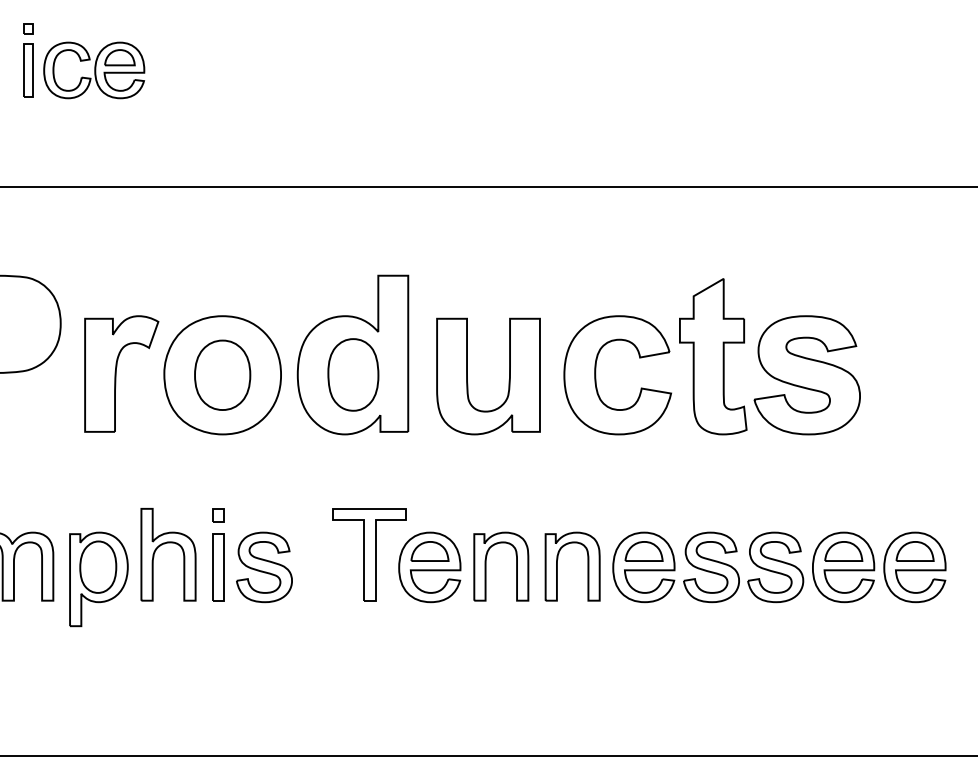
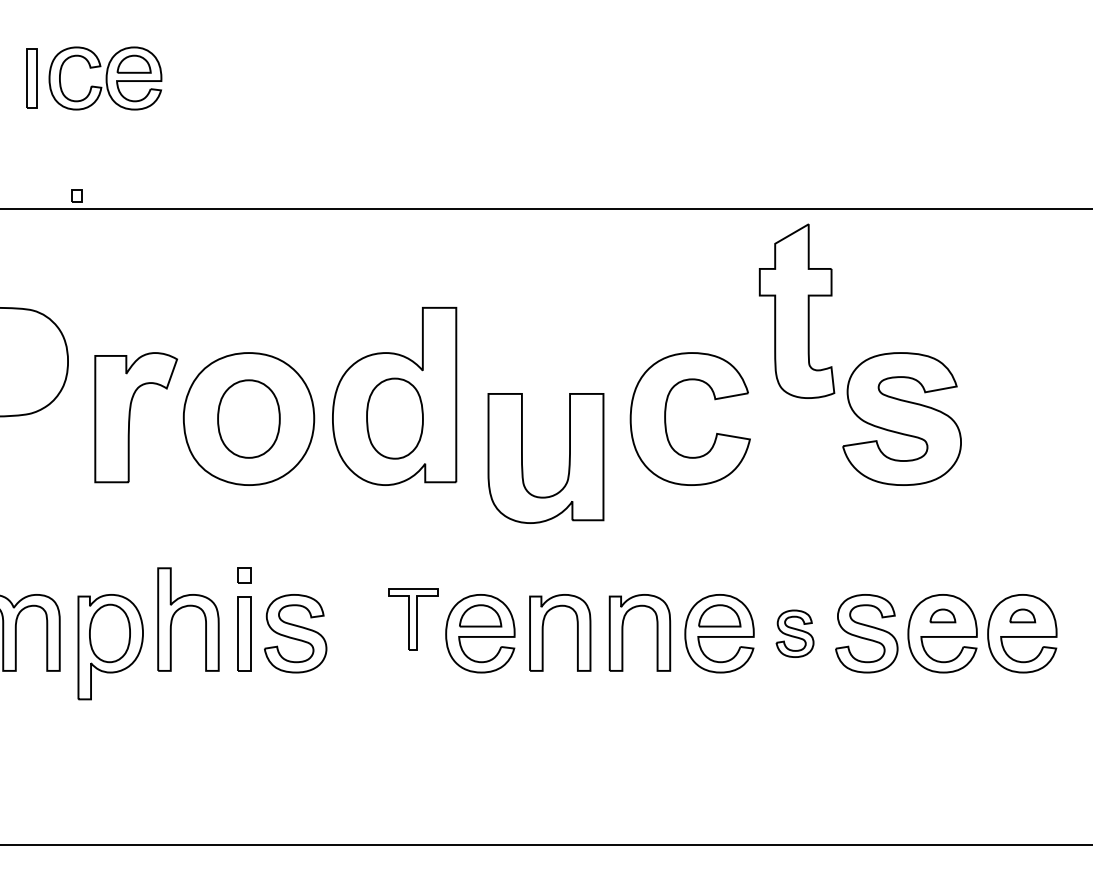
part: (28, 28) -> (76, 195), moved
part: (712, 355) -> (796, 310), moved
part: (467, 376) -> (522, 458), moved
part: (843, 551) -> (942, 615), size x0.6
part: (915, 551) -> (1022, 615), size x0.6
part: (369, 554) -> (413, 619), size x0.6
part: (710, 567) -> (794, 633), size x0.6

